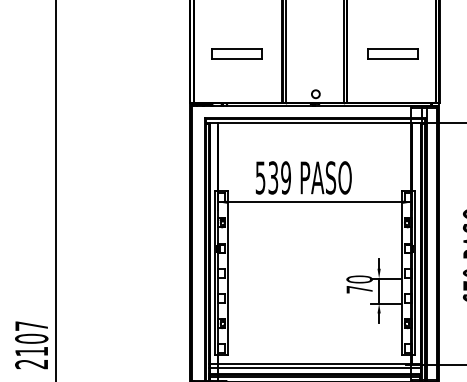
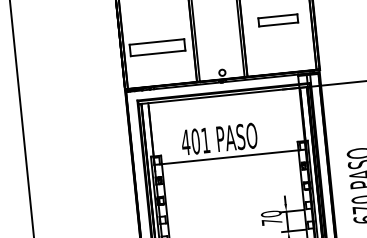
part: (236, 53) -> (157, 47), size x1.4
part: (392, 53) -> (277, 20), moved
text: (272, 177) -> (195, 141), 539 -> 401

